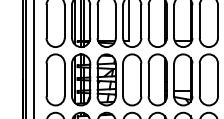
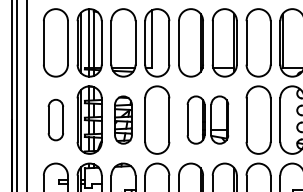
part: (55, 79) -> (55, 119), size x0.6
part: (106, 79) -> (123, 119), size x0.7
part: (170, 79) -> (207, 119), size x0.7

